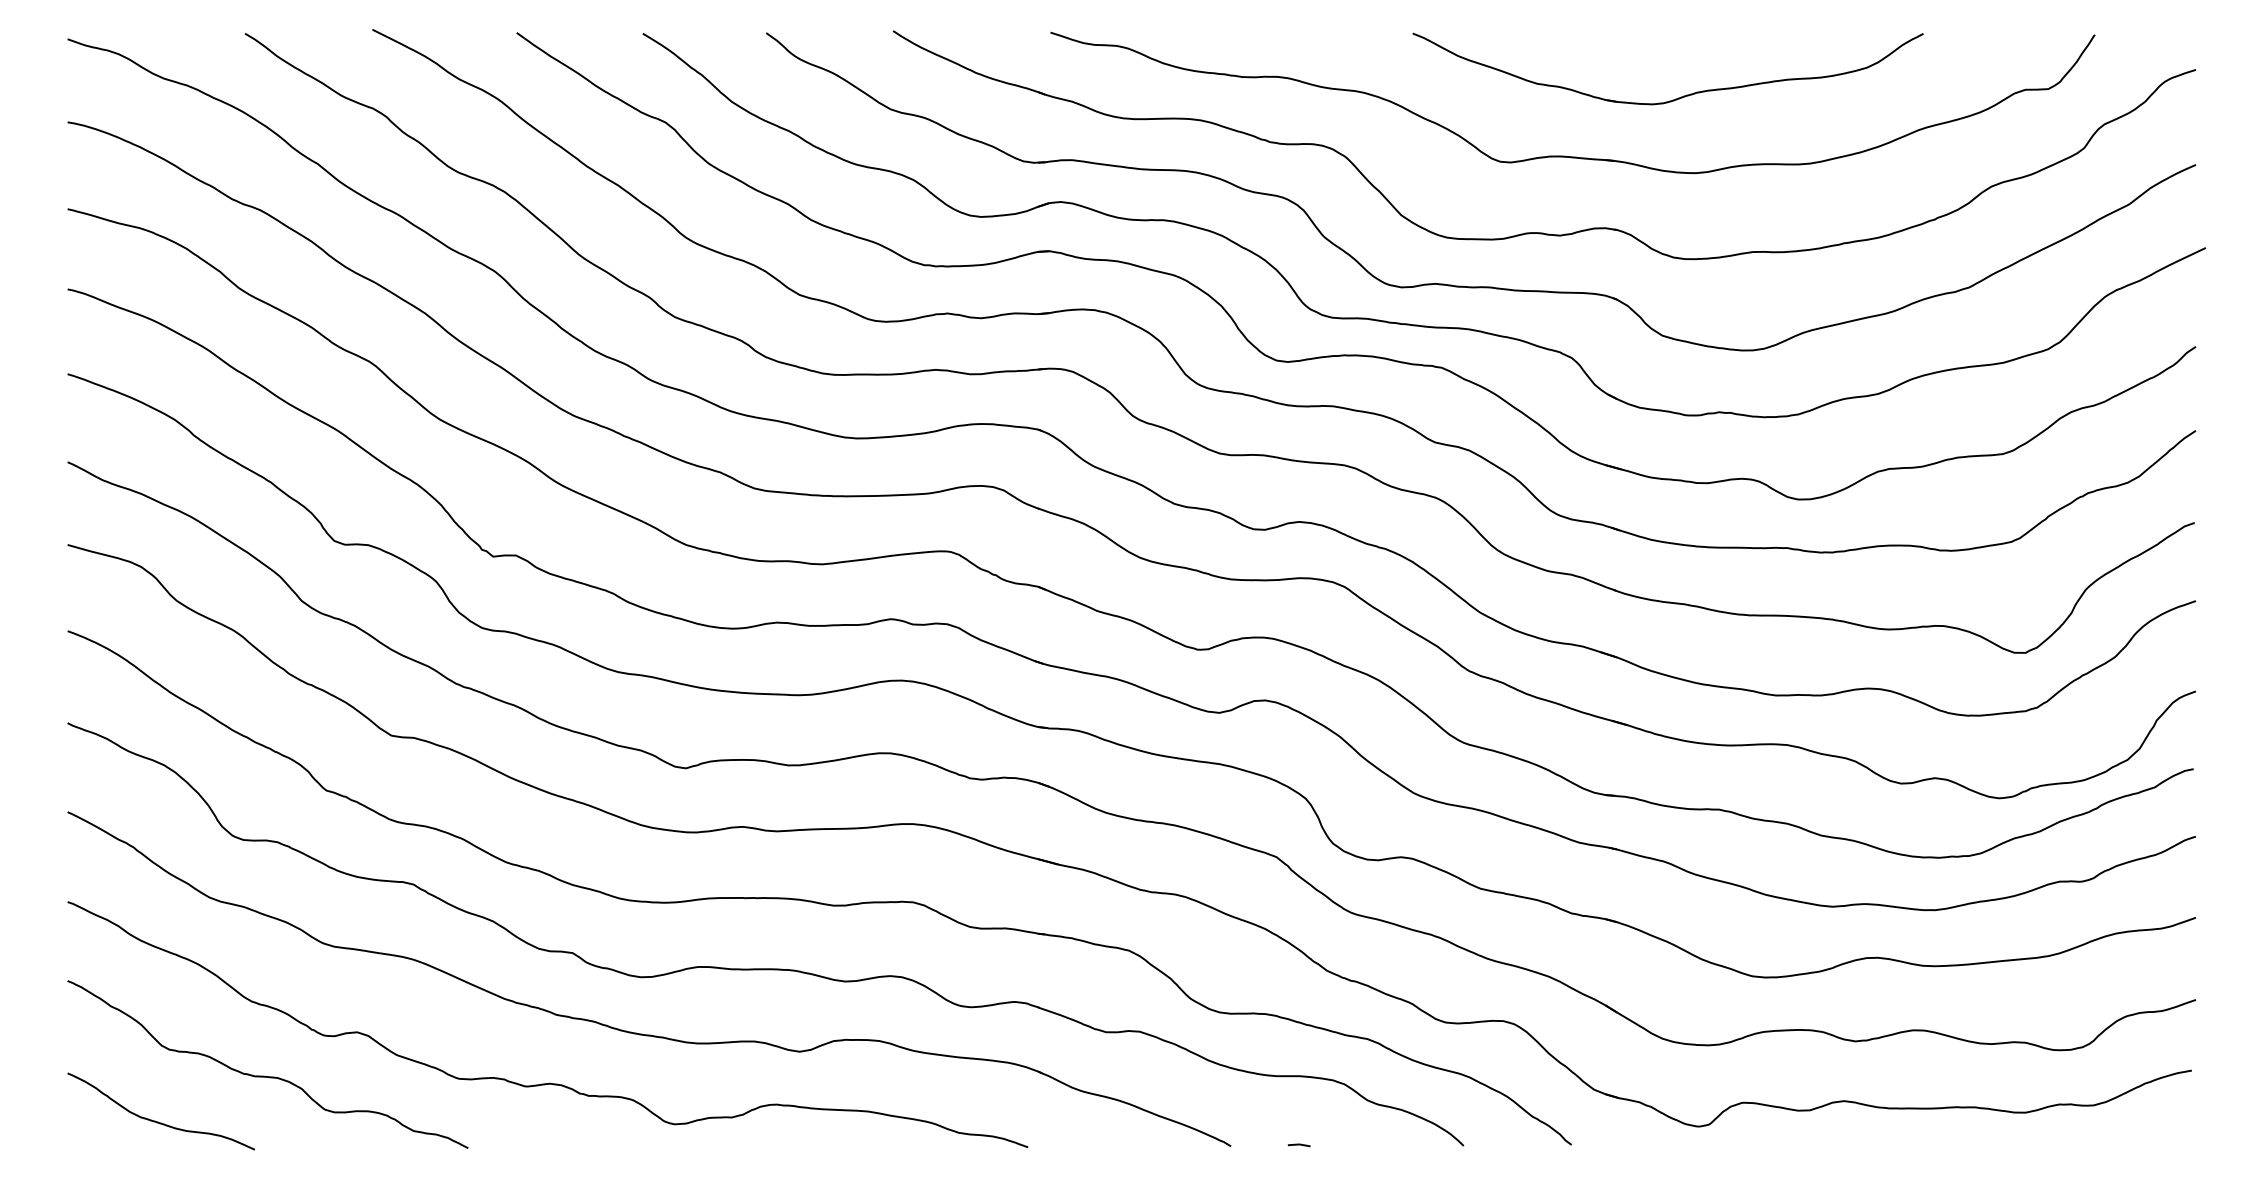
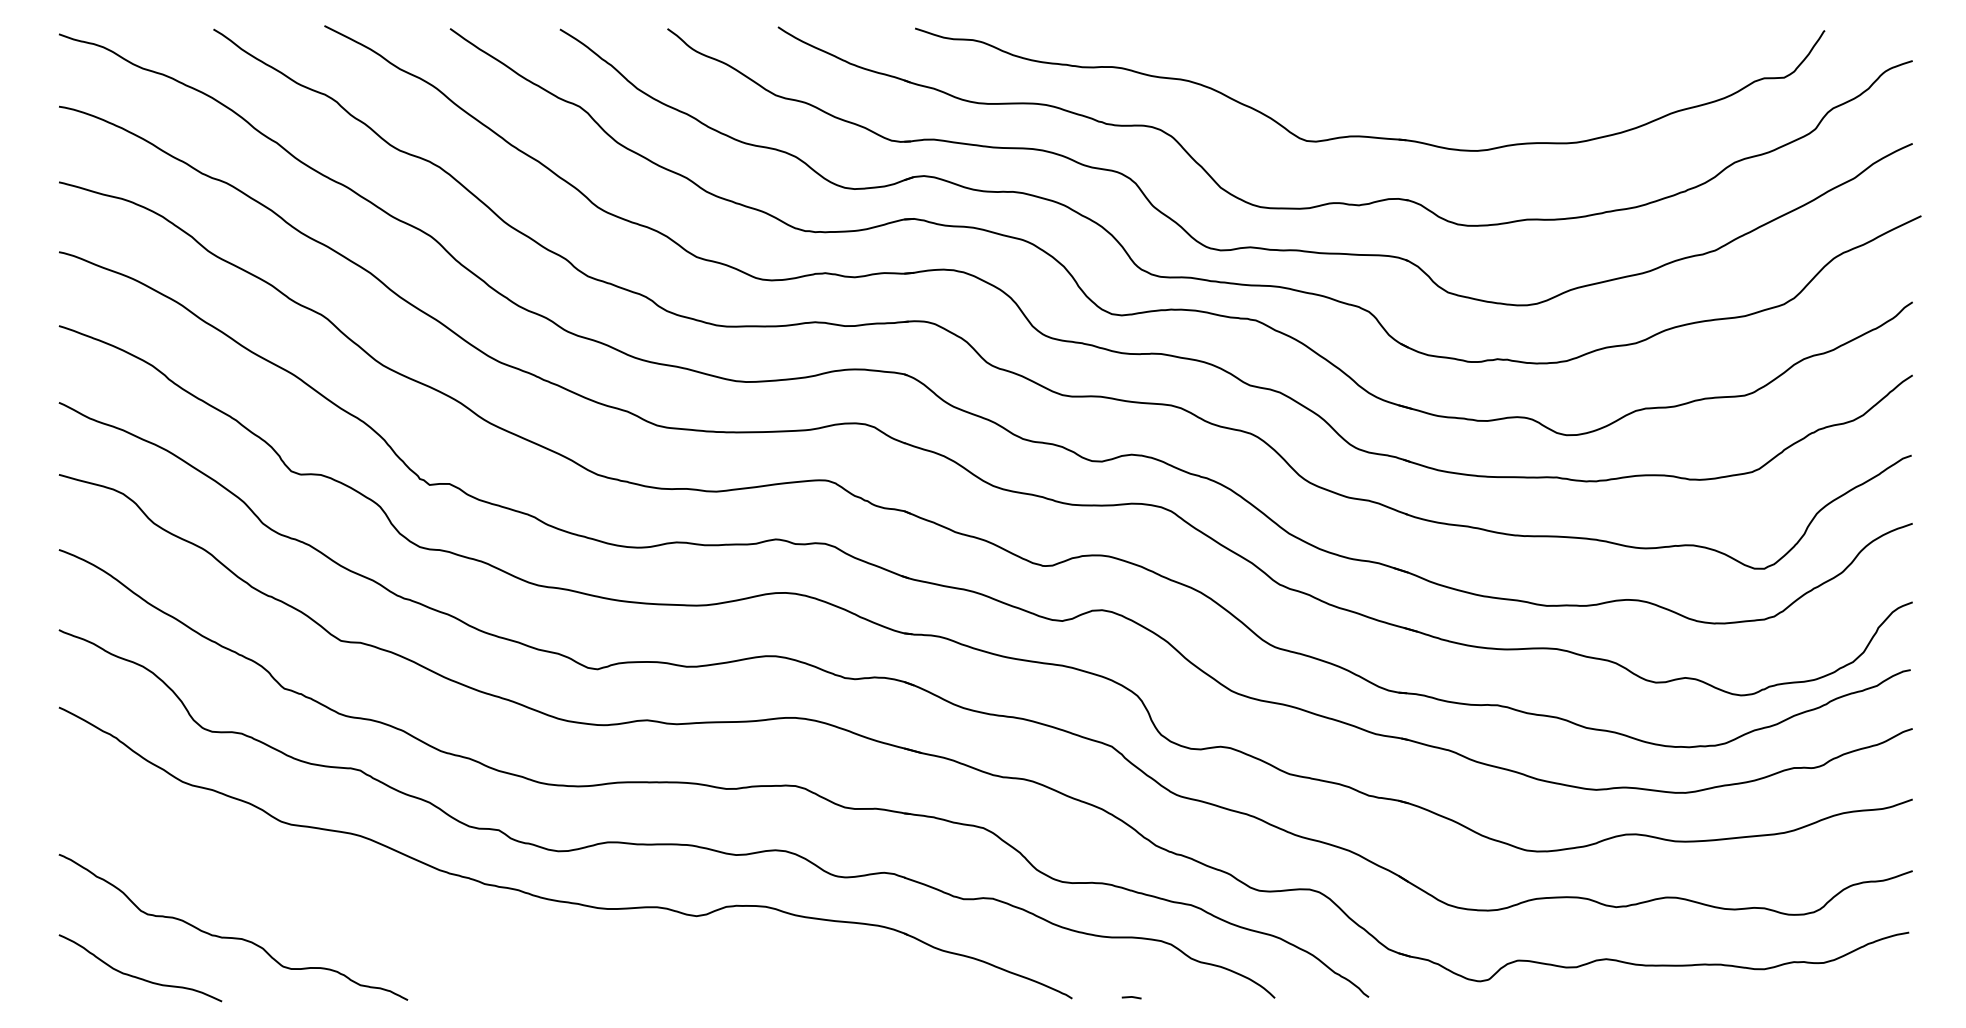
part: (1676, 98) -> (1460, 85), removed
curve: (546, 1083) -> (476, 943), removed

